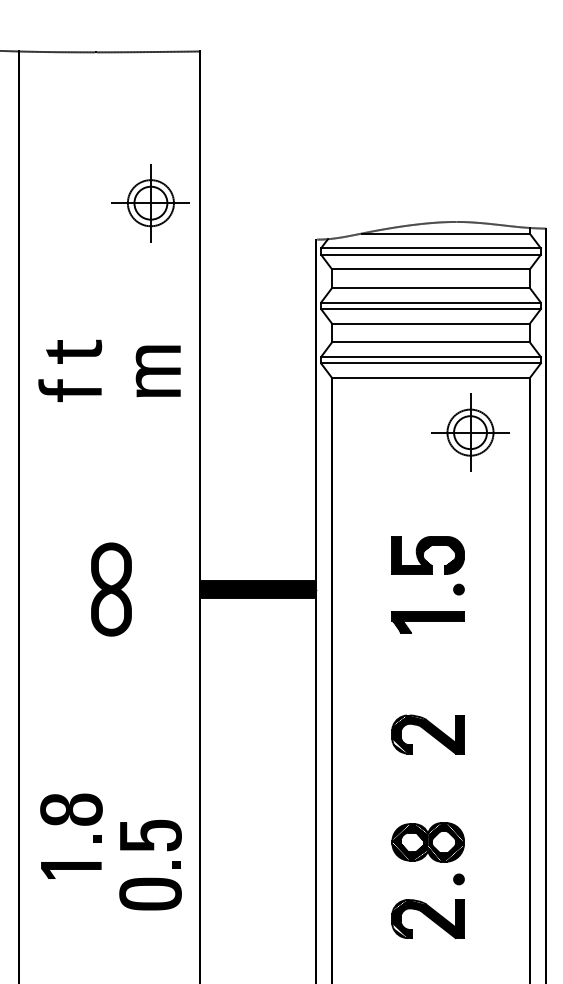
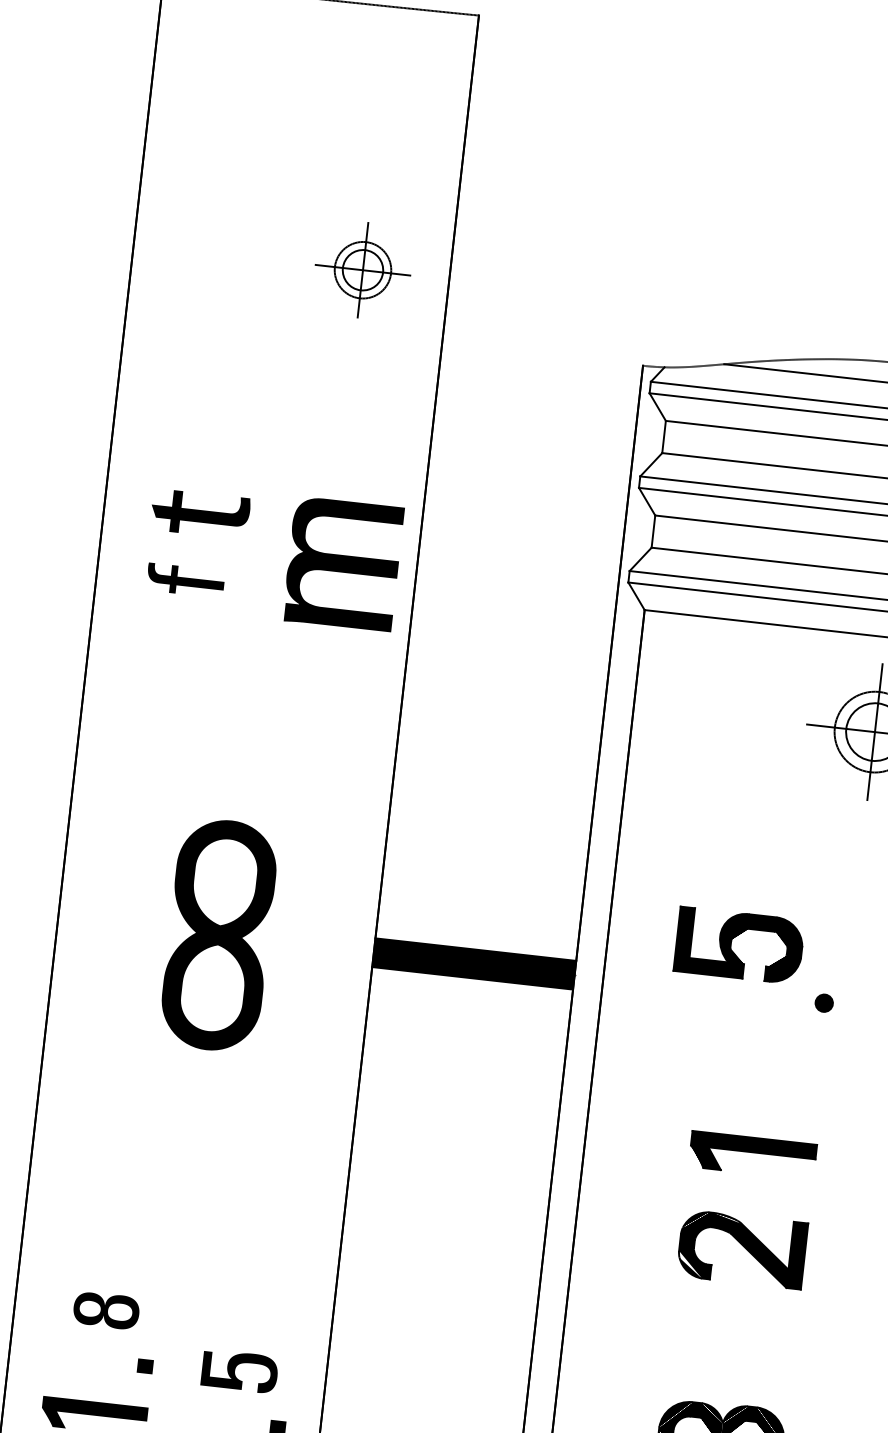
part: (150, 203) -> (362, 270), size x0.7
part: (157, 371) -> (341, 564), size x1.4
part: (69, 390) -> (184, 580), size x0.7
part: (427, 555) -> (738, 945), moved
part: (111, 589) -> (219, 935), size x1.4
part: (427, 622) -> (751, 1155), moved
part: (71, 809) -> (106, 1310), size x0.6
part: (150, 835) -> (238, 1371), size x0.7

